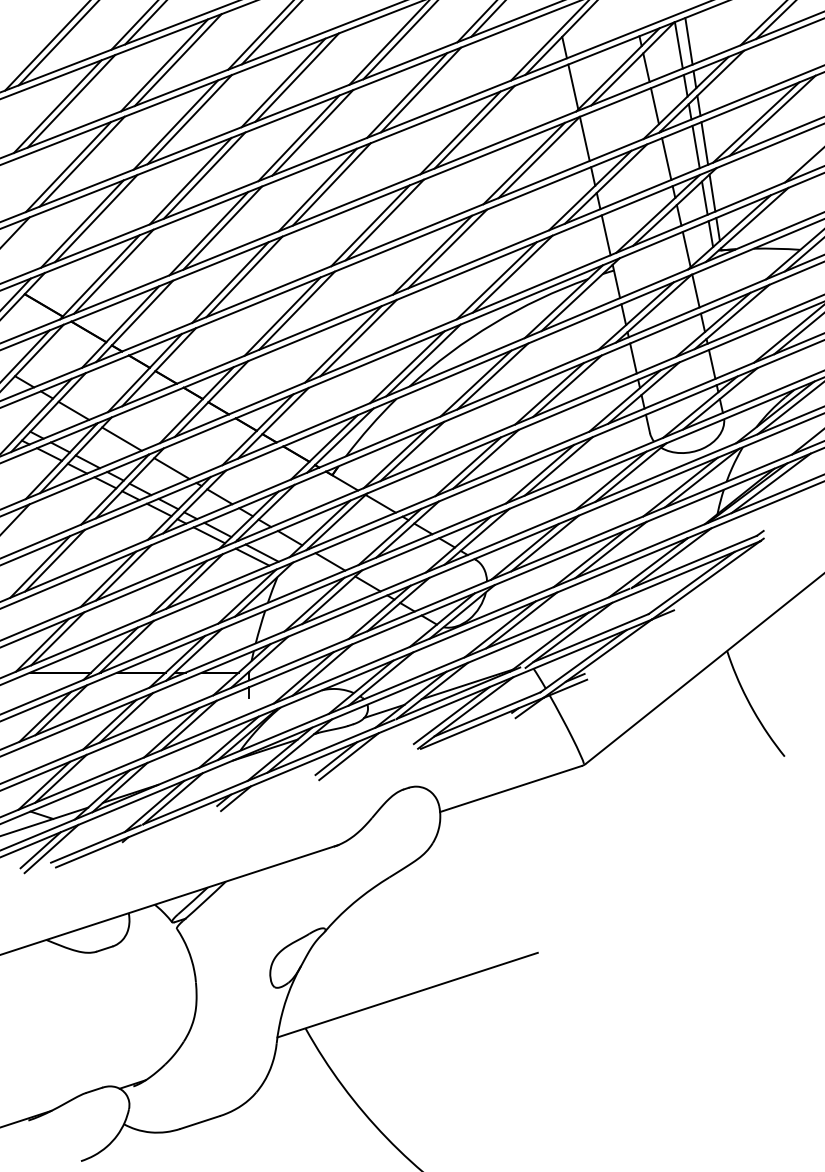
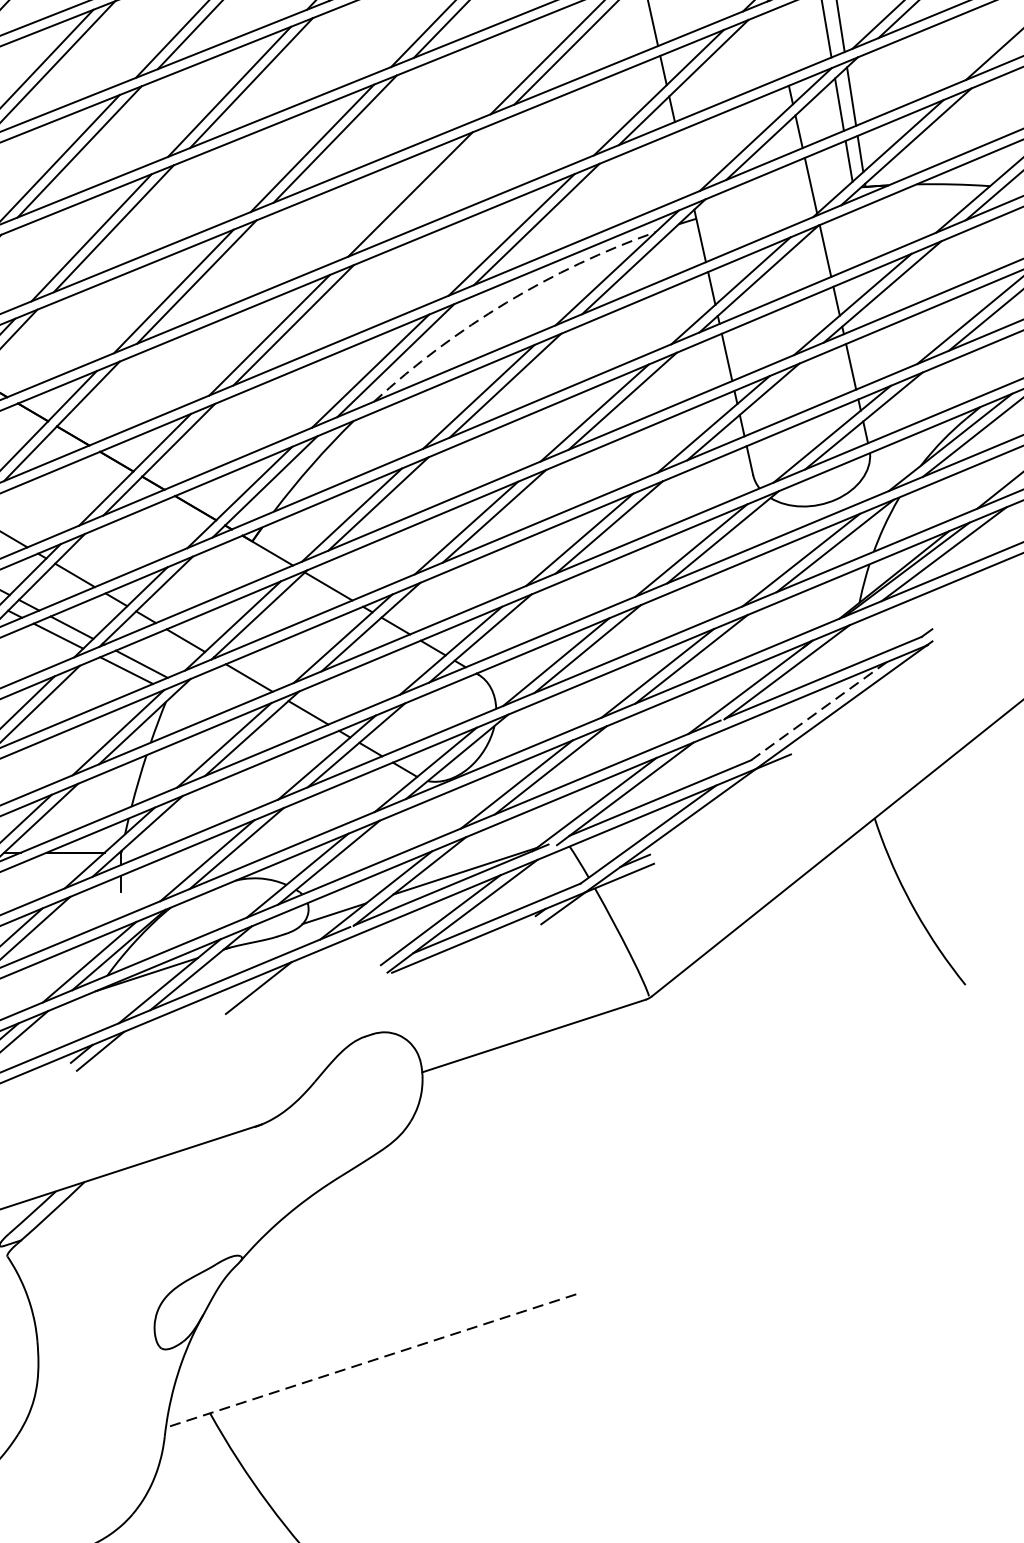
line: (666, 158) -> (779, 42), removed
line: (605, 235) -> (682, 163), removed
line: (447, 248) -> (433, 184), removed
arc: (493, 323) -> (506, 302), solid -> dashed
line: (691, 583) -> (818, 712), solid -> dashed
line: (348, 756) -> (277, 984), removed
line: (407, 995) -> (370, 1361), solid -> dashed

